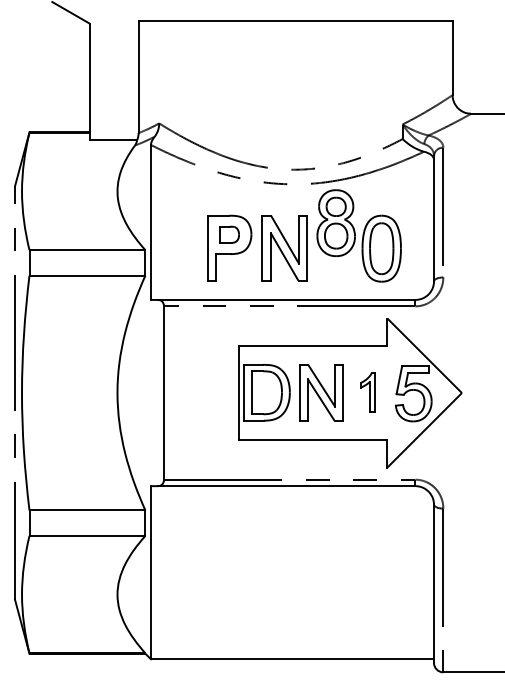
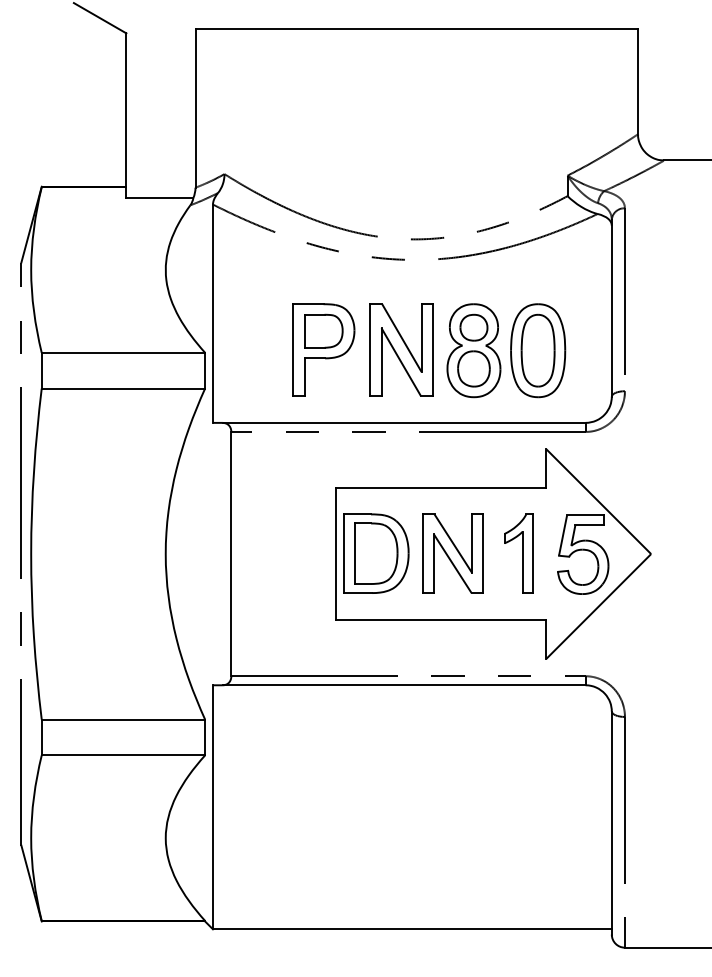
part: (335, 223) -> (473, 350), moved
part: (229, 234) -> (323, 330), size x1.43
part: (367, 392) -> (518, 553), size x1.43

